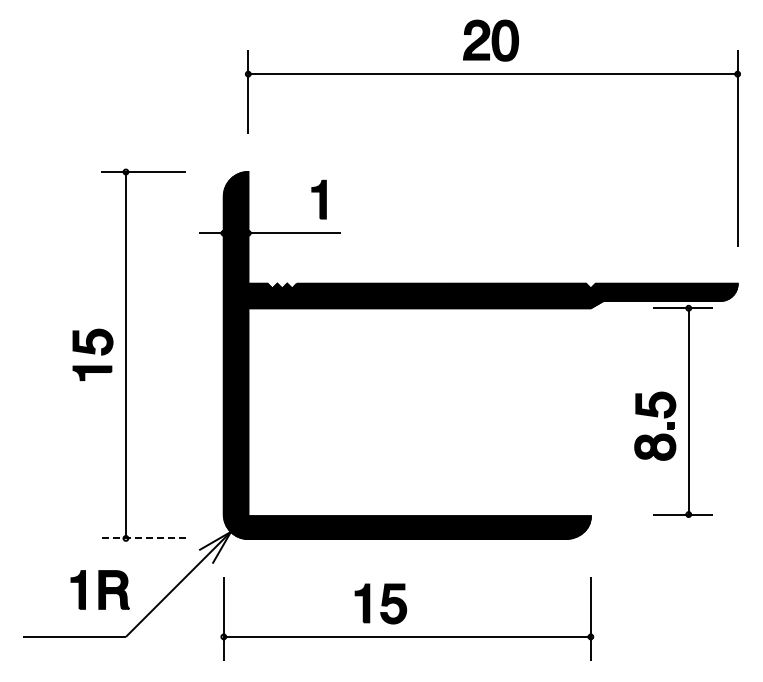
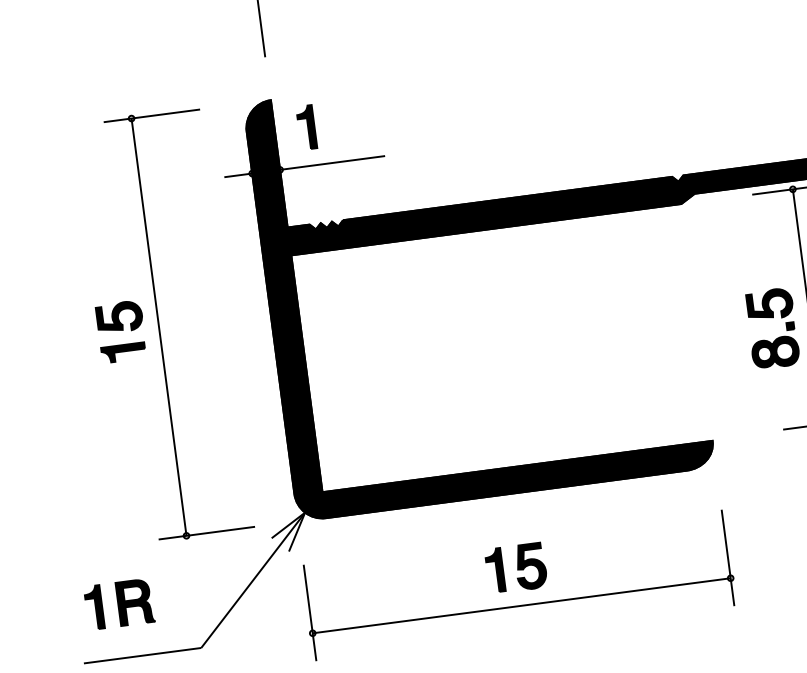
part: (318, 199) -> (306, 127), moved
line: (143, 538) -> (206, 533), dashed -> solid
part: (99, 589) -> (118, 603), moved
part: (380, 603) -> (515, 567), moved

